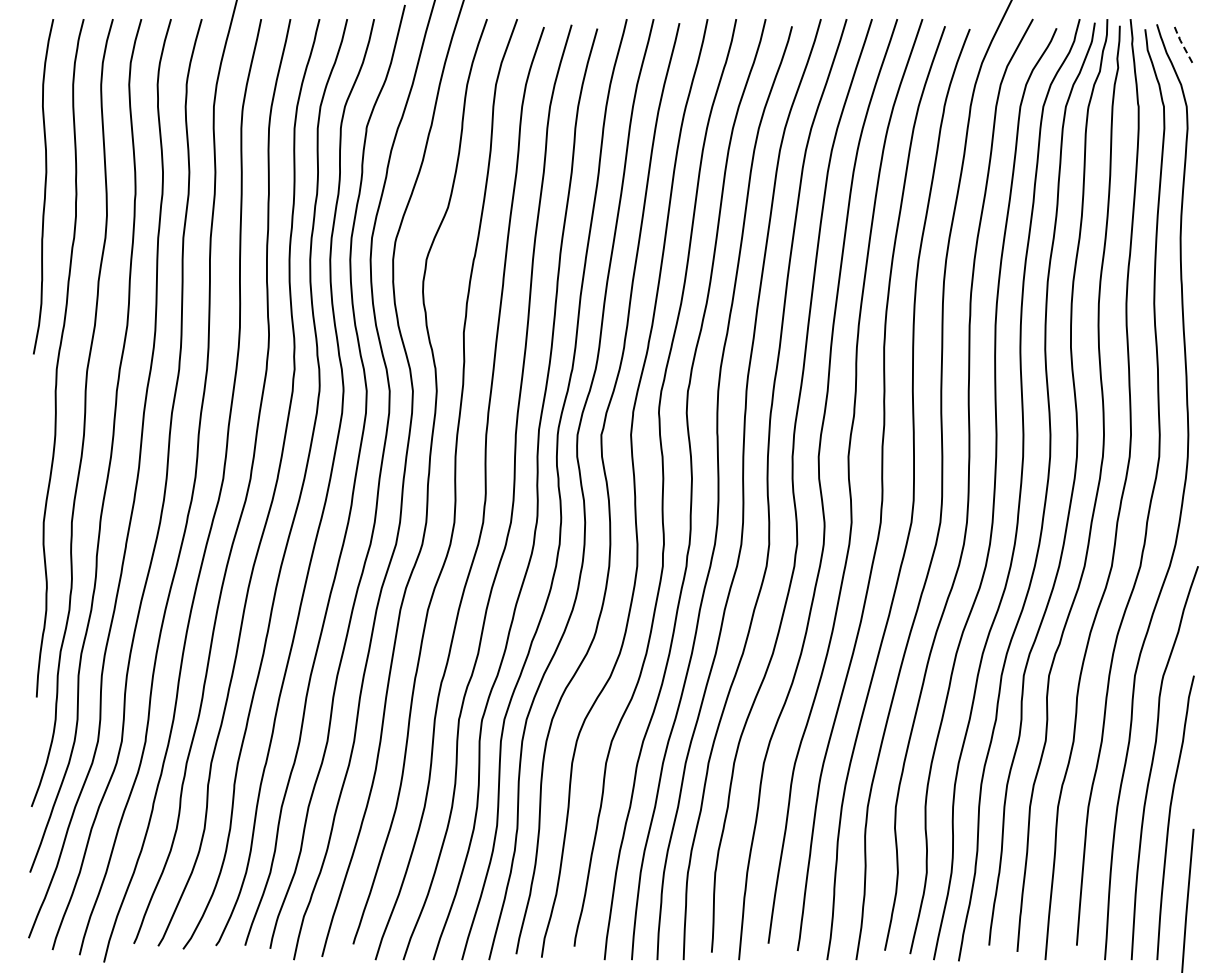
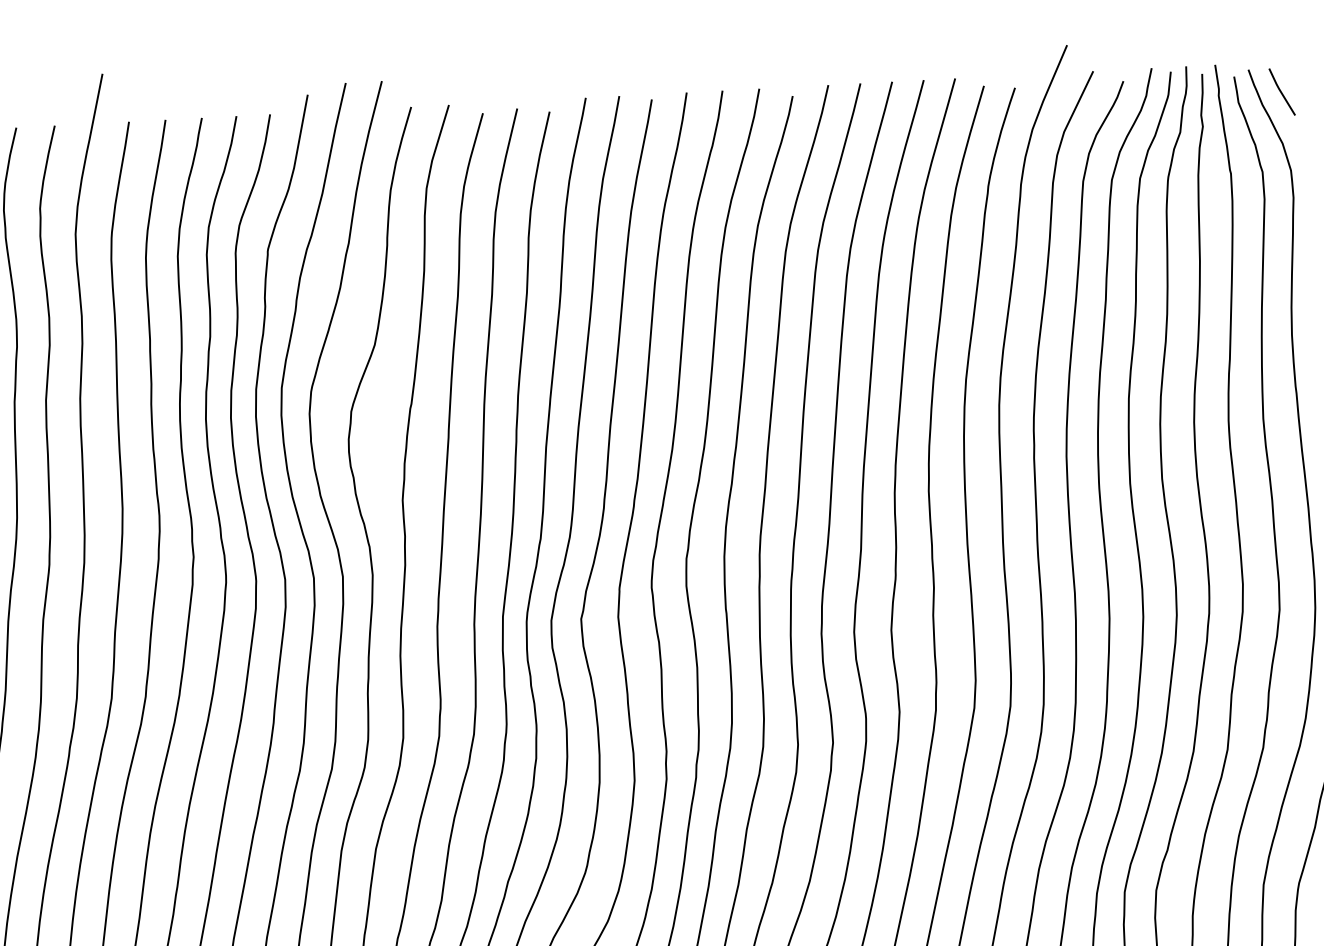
line: (1181, 42) -> (1280, 90), dashed -> solid

